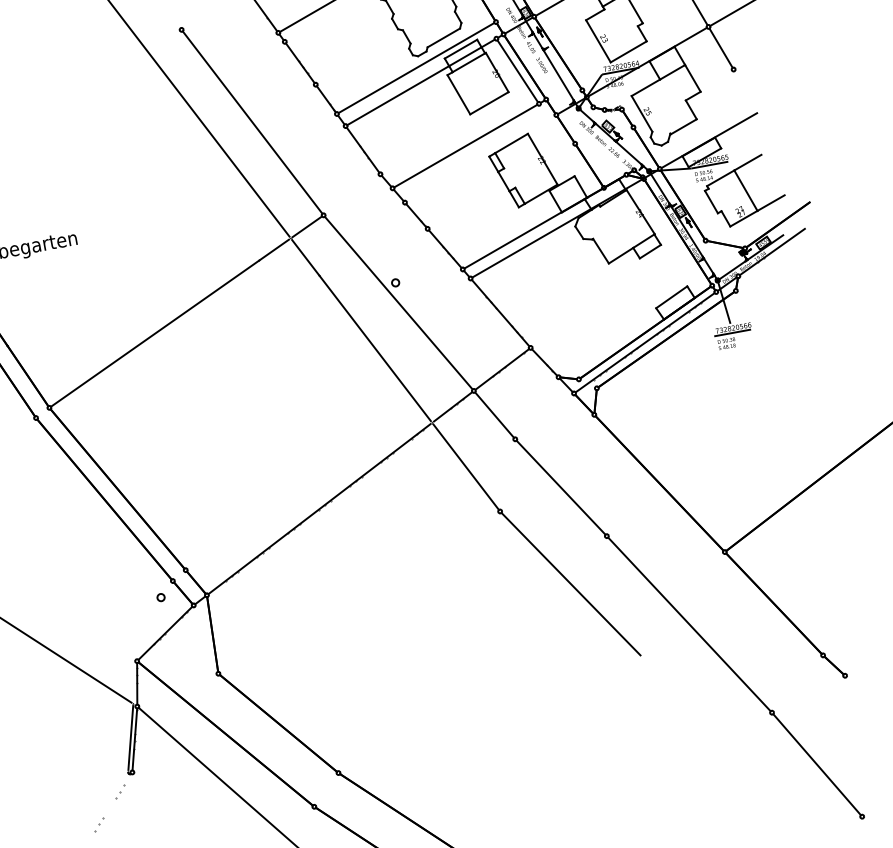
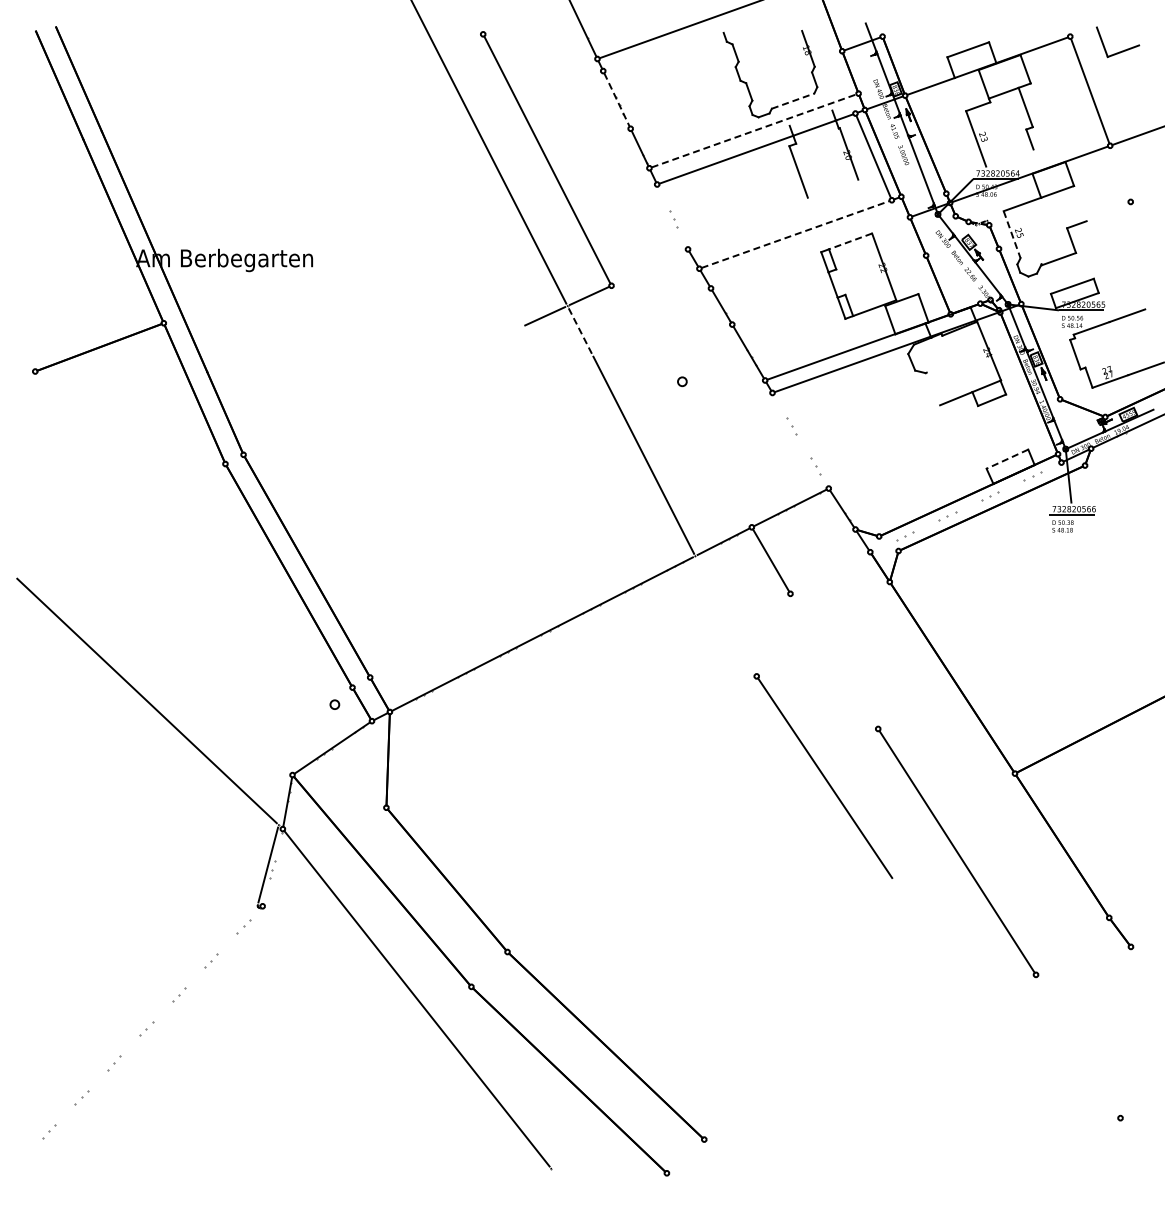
line: (444, 38) -> (793, 101), solid -> dashed
line: (721, 47) -> (1120, 173), removed
line: (460, 48) -> (810, 117), removed
line: (628, 51) -> (1009, 157), removed
line: (299, 62) -> (616, 99), solid -> dashed
line: (468, 62) -> (817, 135), removed
line: (416, 67) -> (754, 130), solid -> dashed
line: (693, 78) -> (1080, 203), removed
line: (488, 103) -> (832, 188), removed
line: (642, 113) -> (1012, 234), solid -> dashed
line: (709, 140) -> (1086, 280), removed
line: (511, 143) -> (850, 241), solid -> dashed
line: (465, 146) -> (795, 234), solid -> dashed
line: (362, 149) -> (672, 216), removed
line: (745, 190) -> (1118, 348), removed
line: (601, 250) -> (933, 388), removed
line: (306, 258) -> (581, 333), solid -> dashed
line: (671, 297) -> (1007, 459), solid -> dashed
line: (398, 303) -> (681, 406), removed
line: (500, 313) -> (800, 440), removed
line: (155, 333) -> (385, 389), removed
line: (644, 342) -> (965, 507), removed
line: (465, 467) -> (725, 616), removed
line: (560, 487) -> (833, 661), removed
line: (134, 739) -> (272, 867), removed
line: (817, 764) -> (1078, 1046), removed

